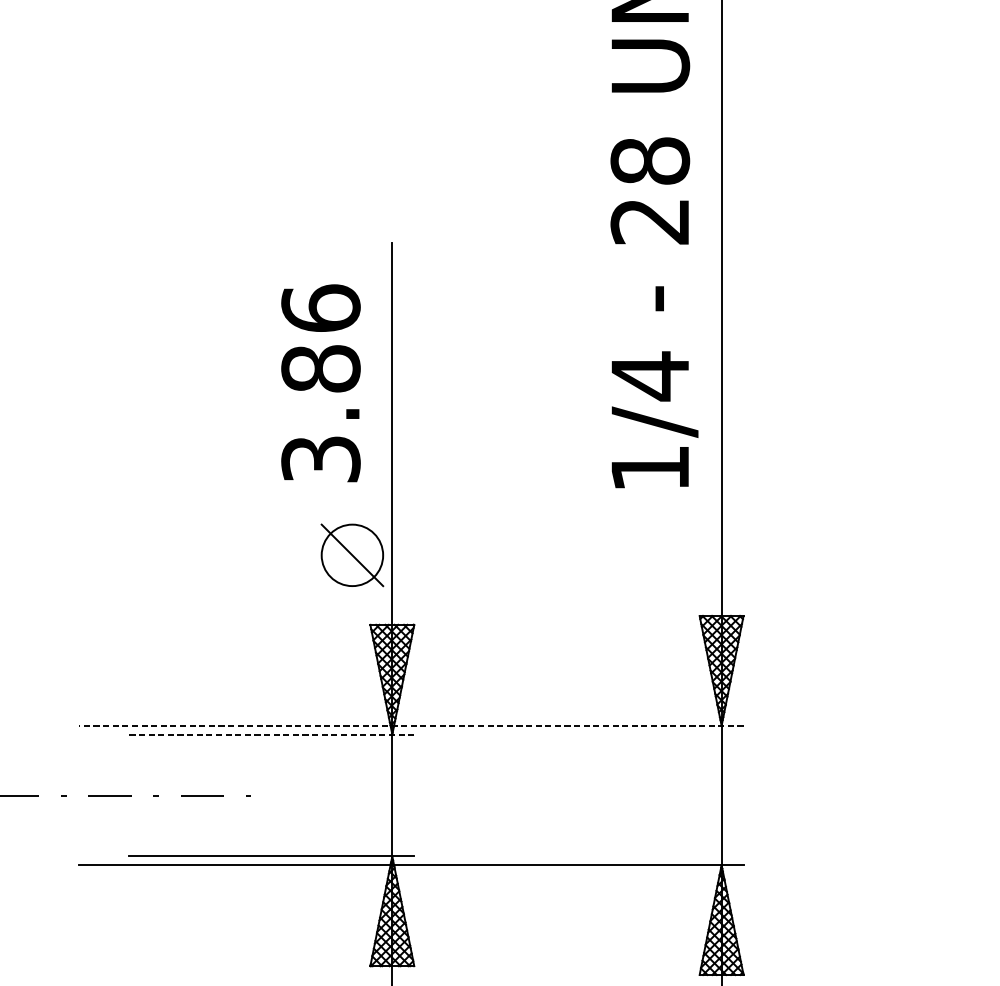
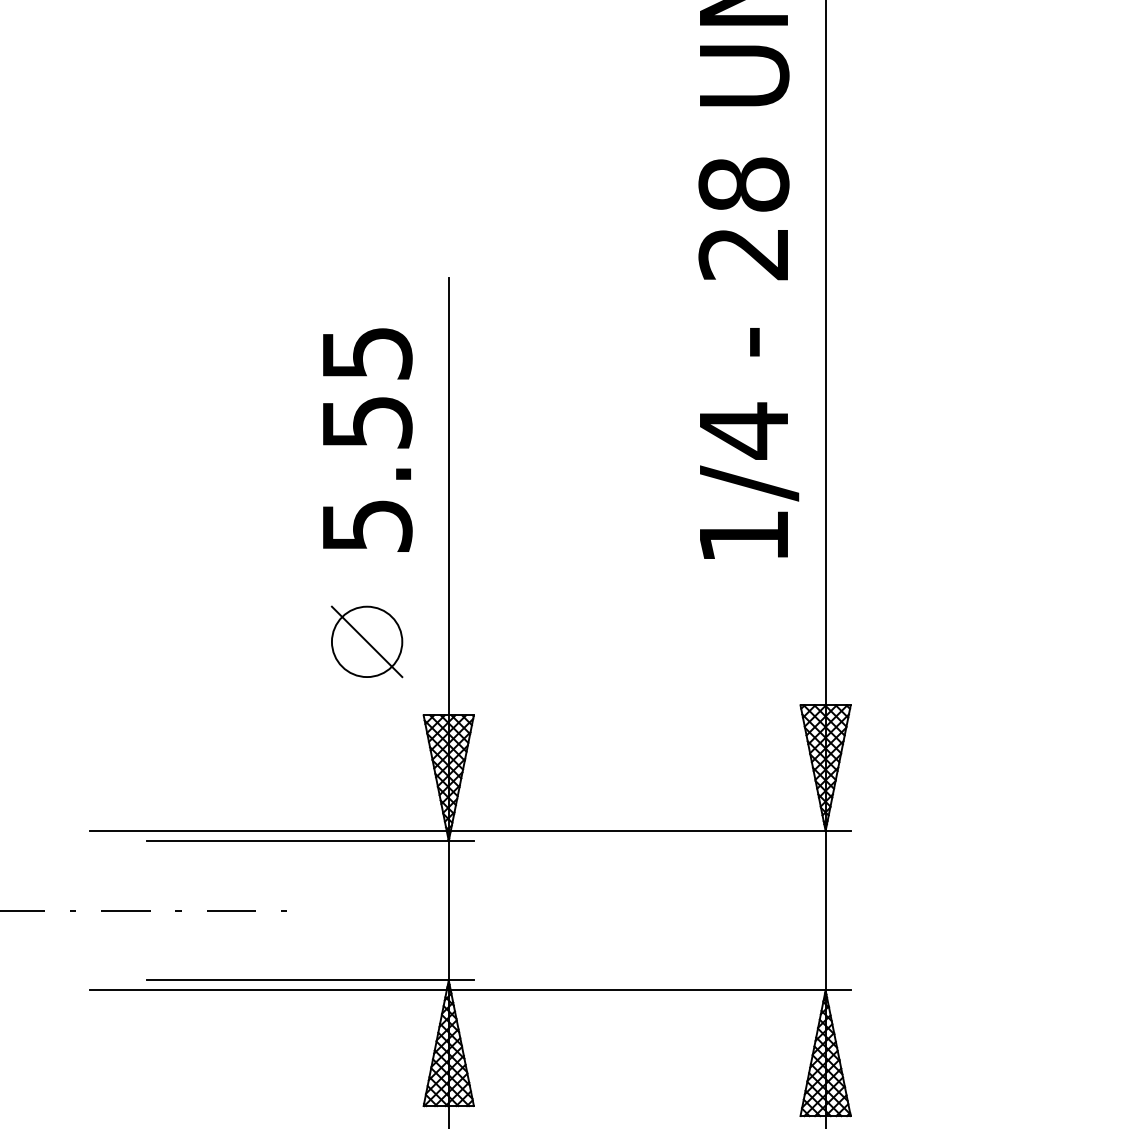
text: (320, 382) -> (366, 438), 3.86 -> 5.55
part: (351, 555) -> (366, 641), moved
line: (411, 725) -> (470, 830), dashed -> solid
line: (271, 735) -> (310, 841), dashed -> solid

